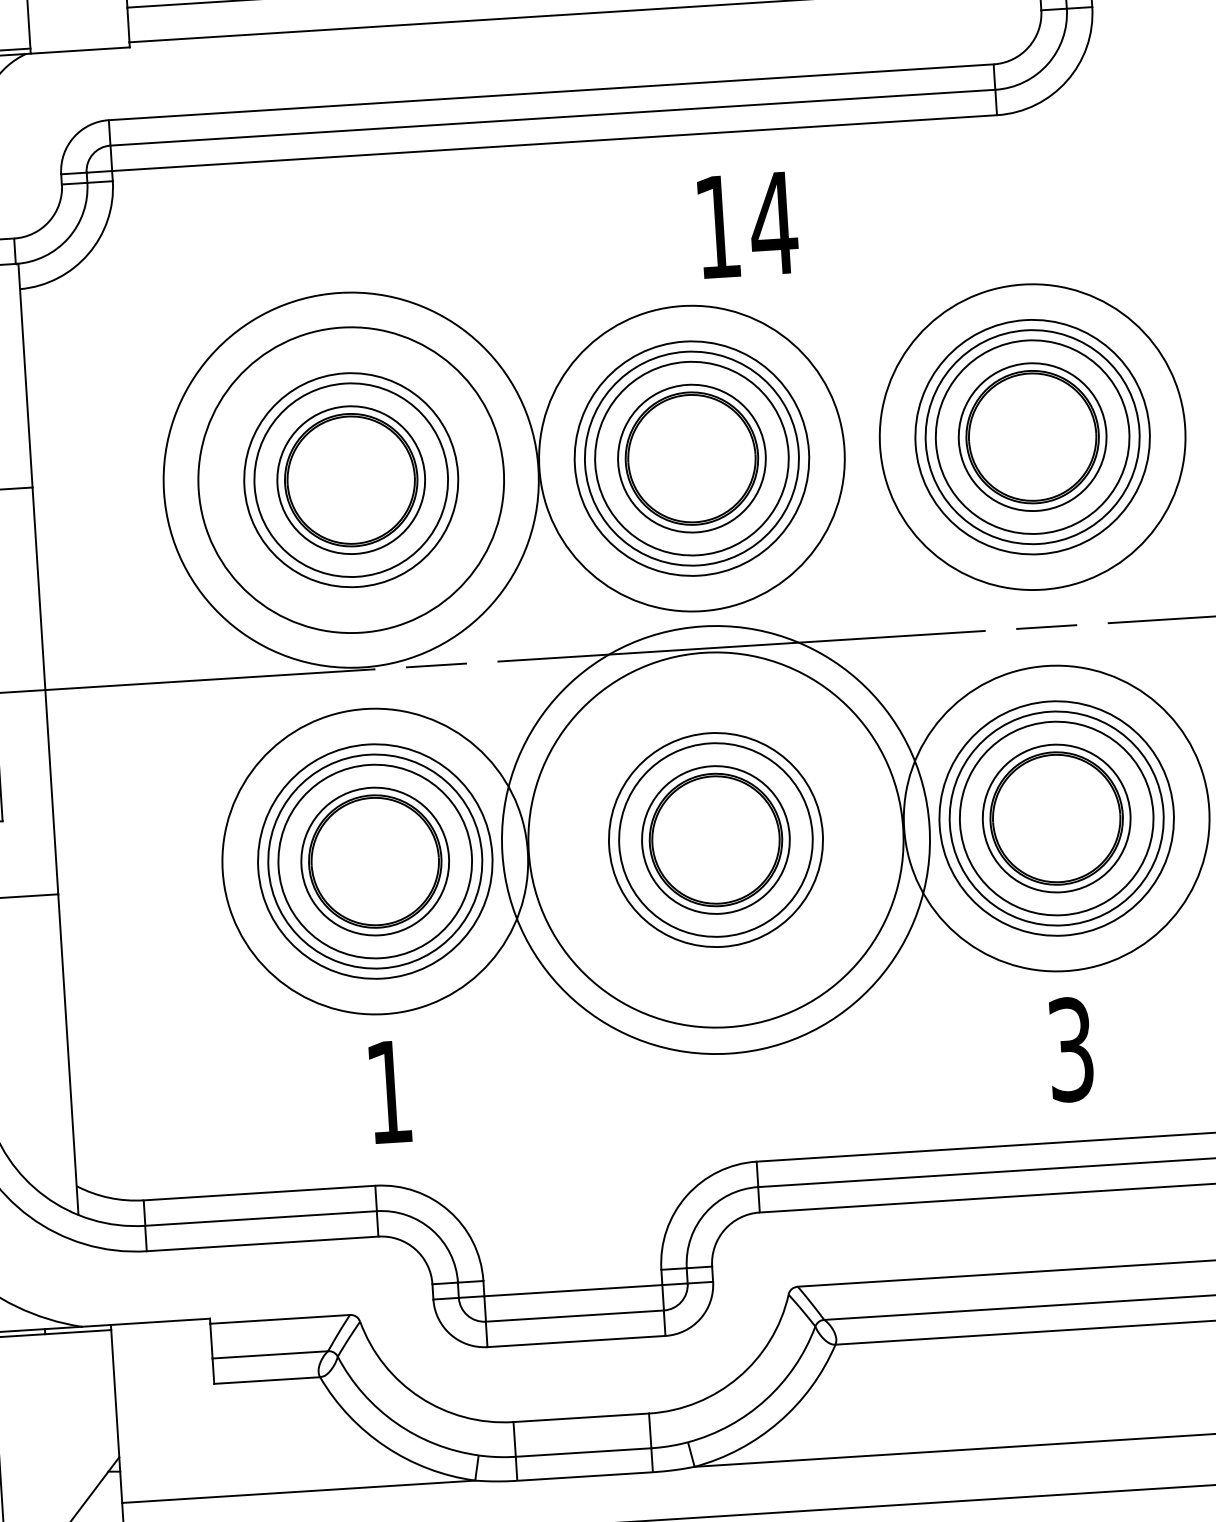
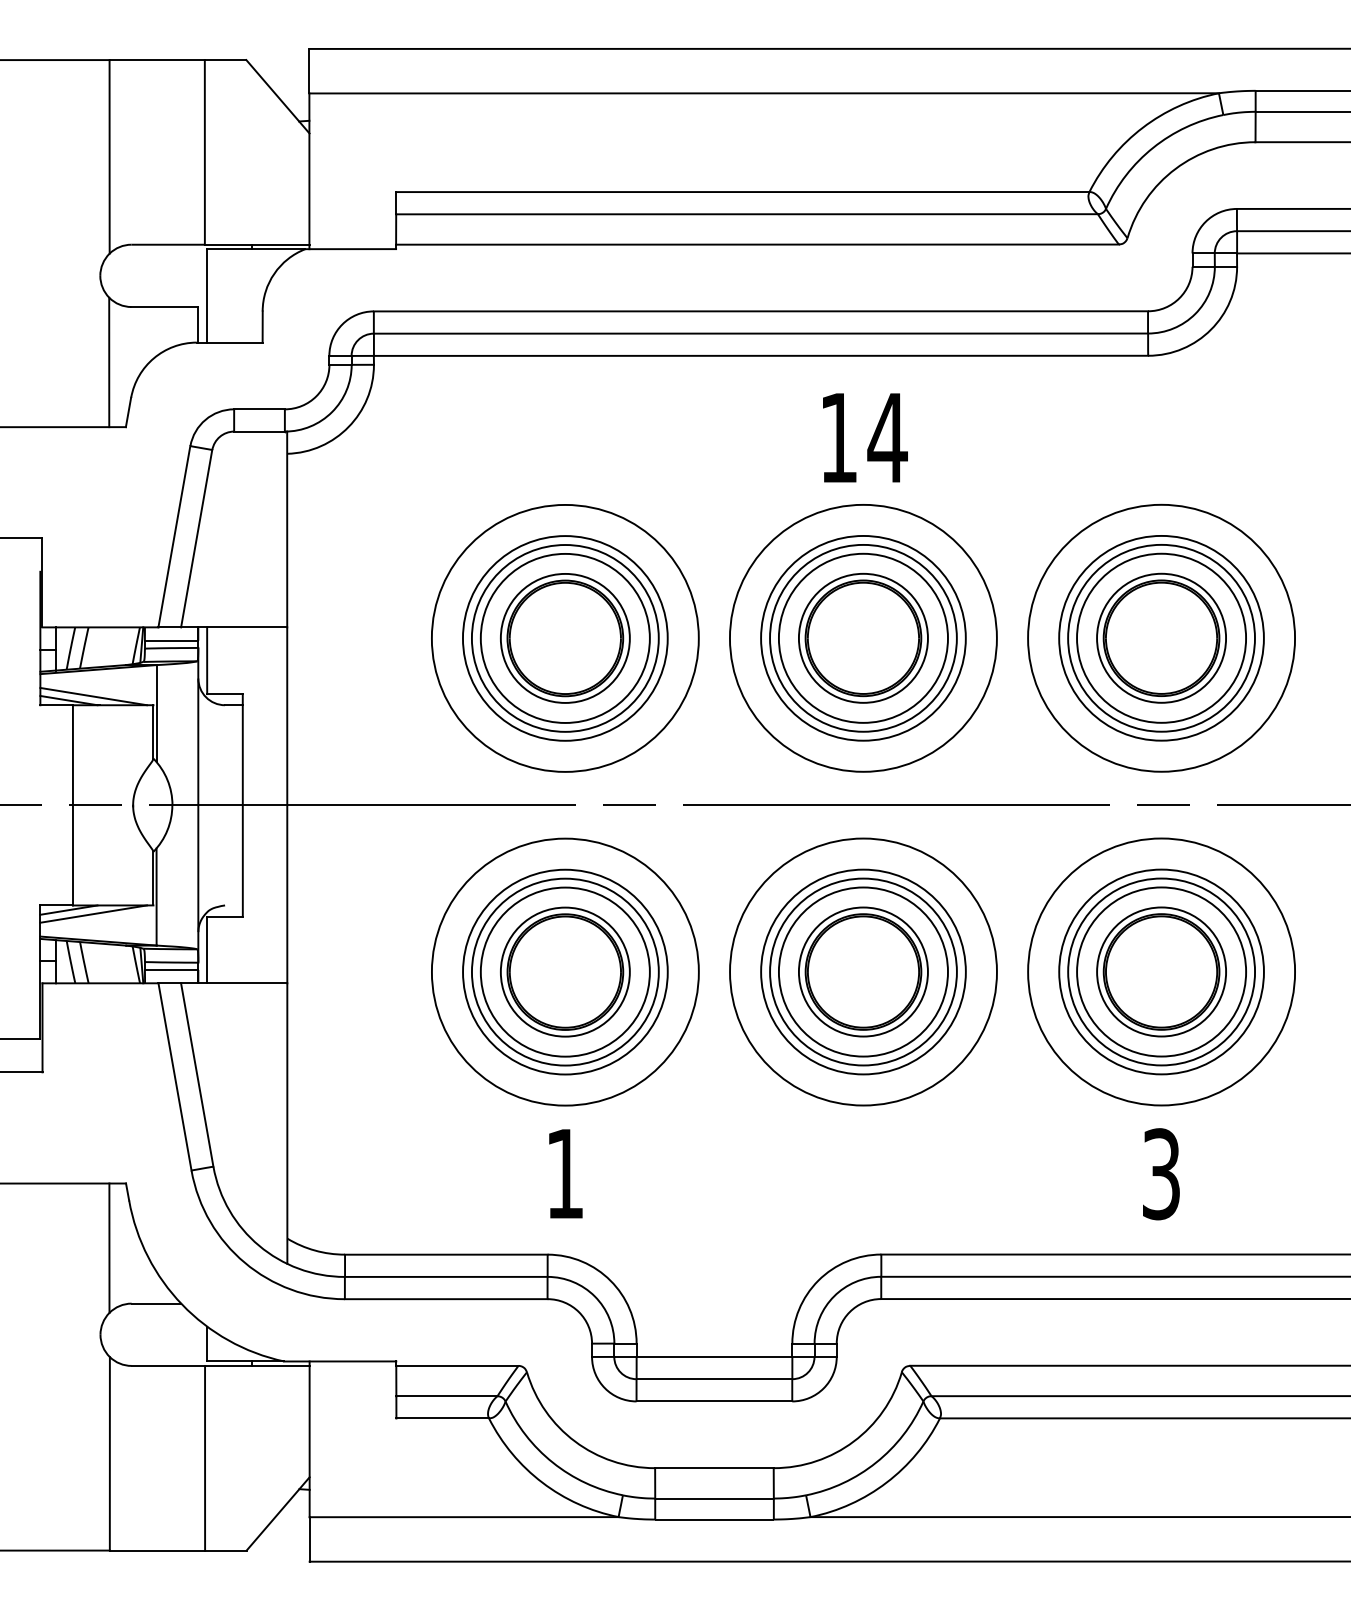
text: (748, 224) -> (865, 437), moved
circle: (350, 480) -> (564, 638), size x0.62
circle: (715, 839) -> (863, 971), size x0.62
circle: (715, 839) -> (863, 971), size x0.71

